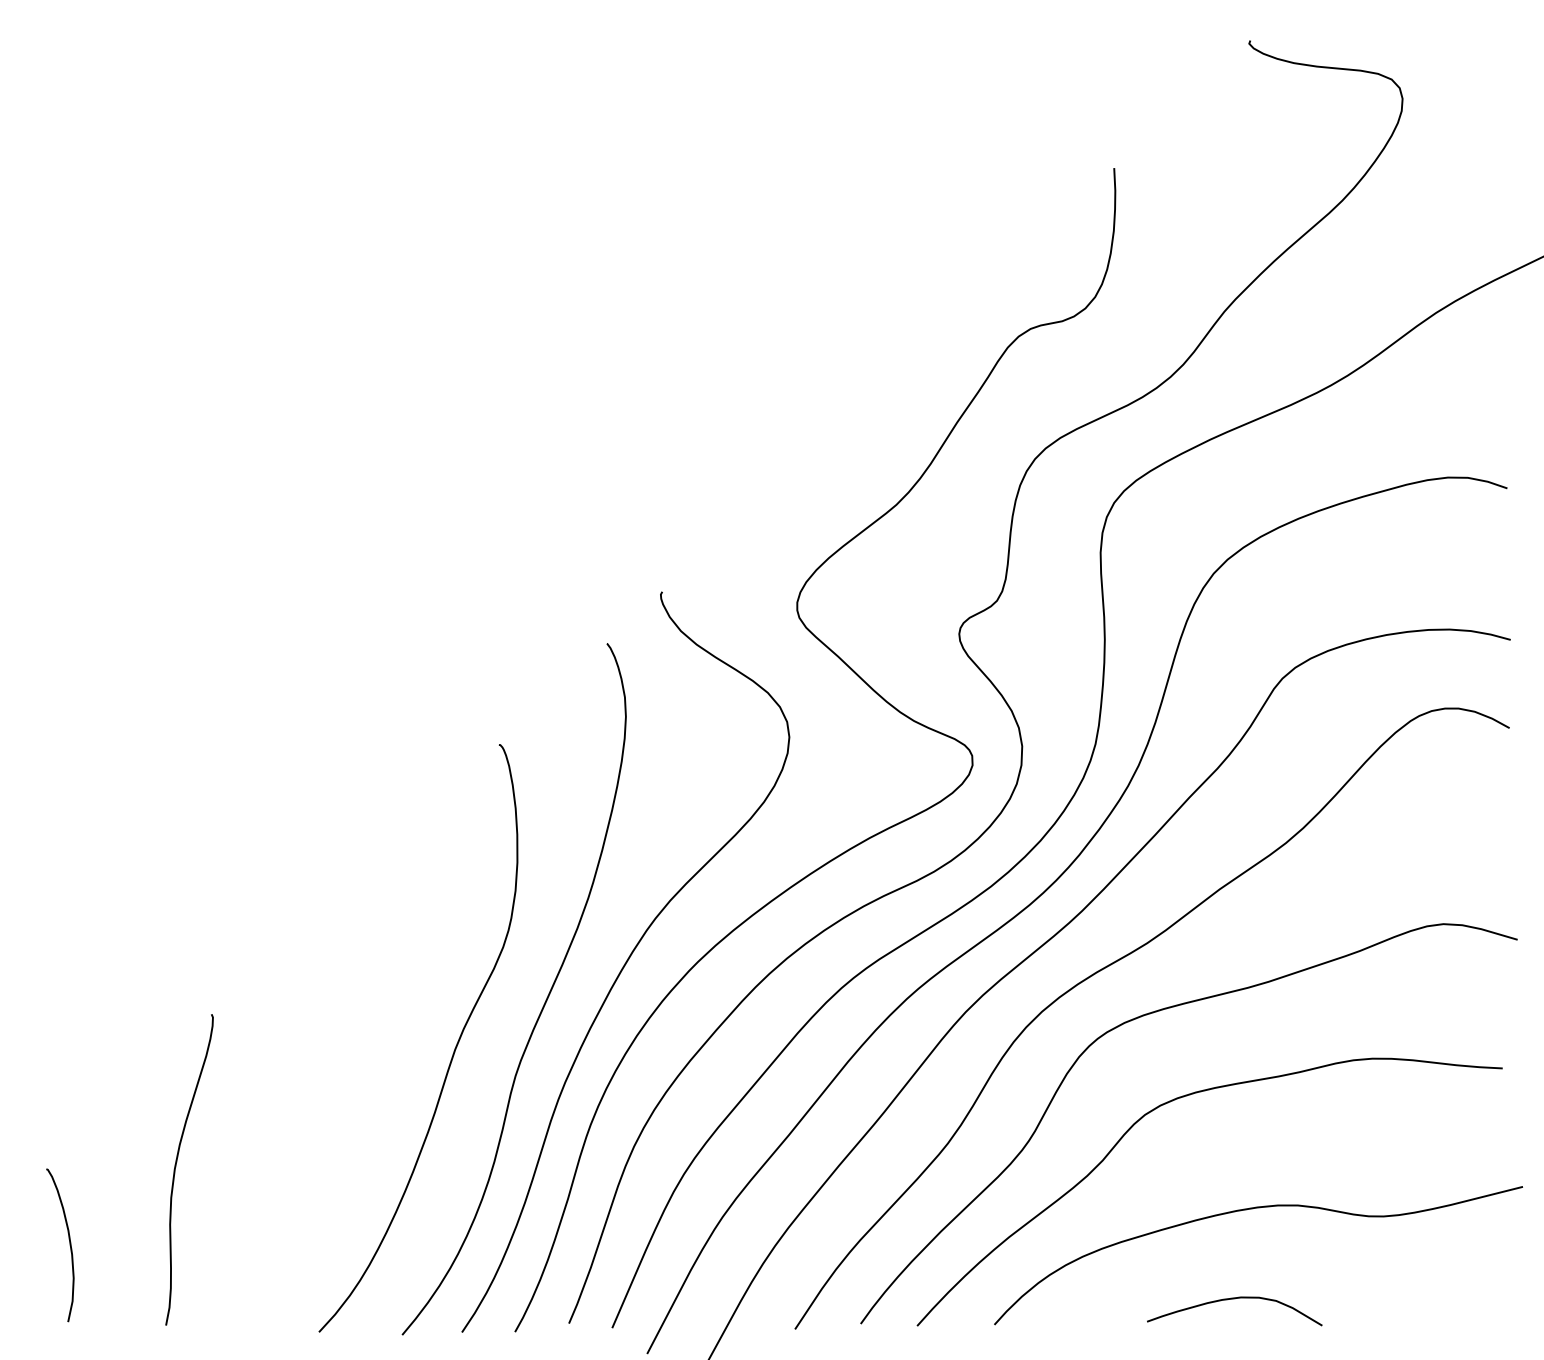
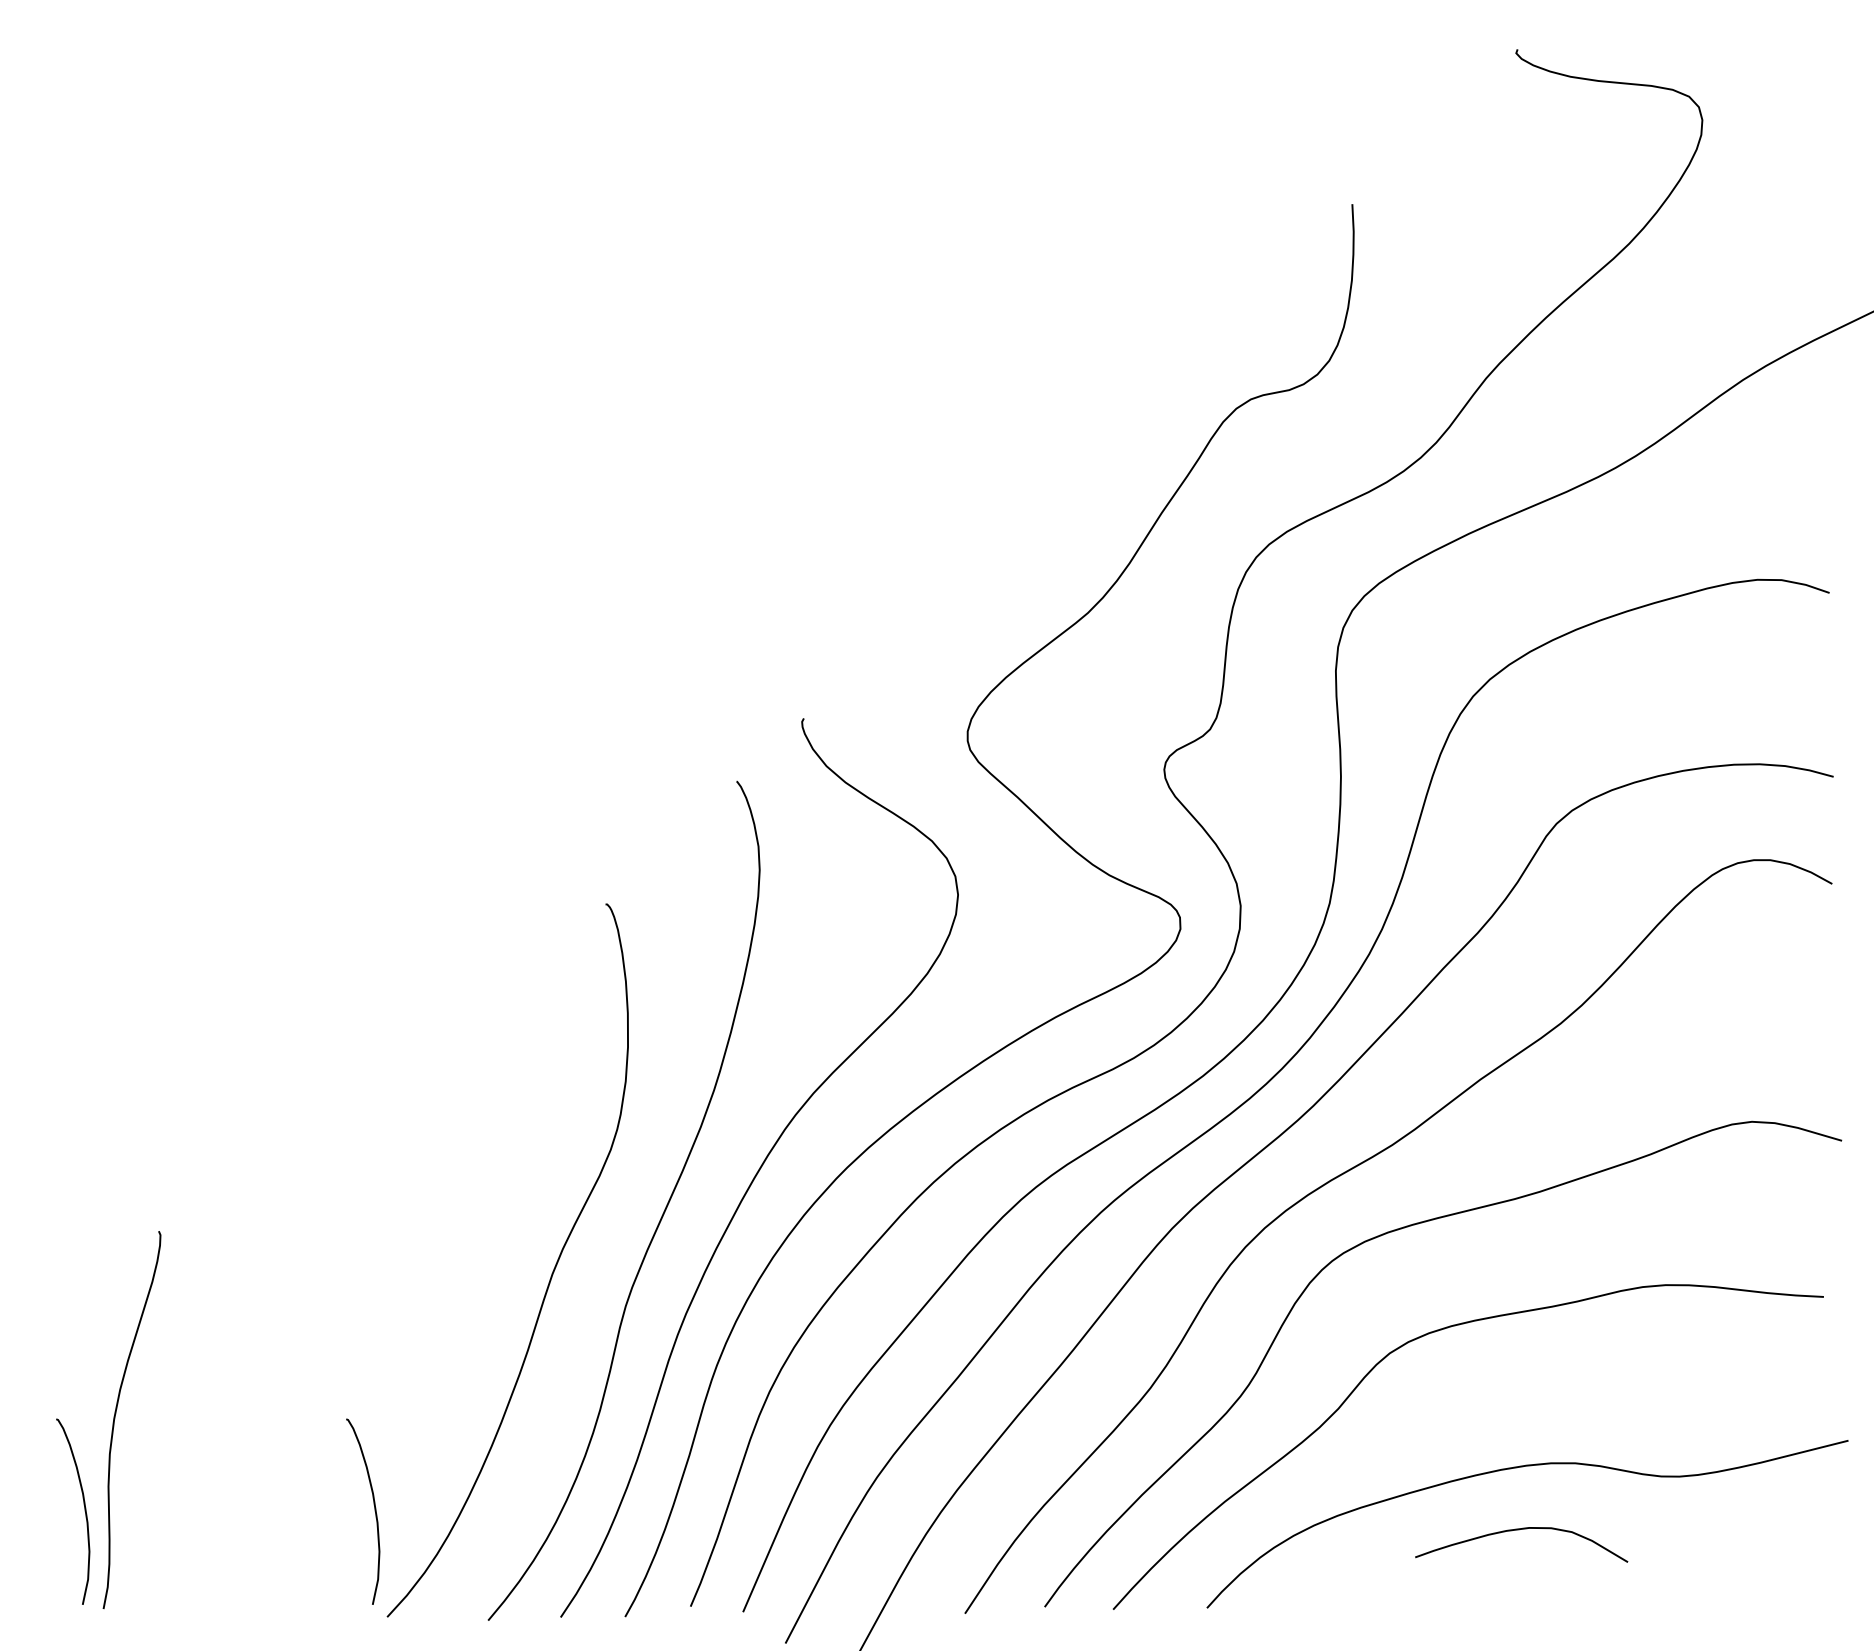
curve: (175, 1169) -> (115, 1419), moved
curve: (308, 1245) -> (374, 1511), added
curve: (1232, 1299) -> (1519, 1530), moved

